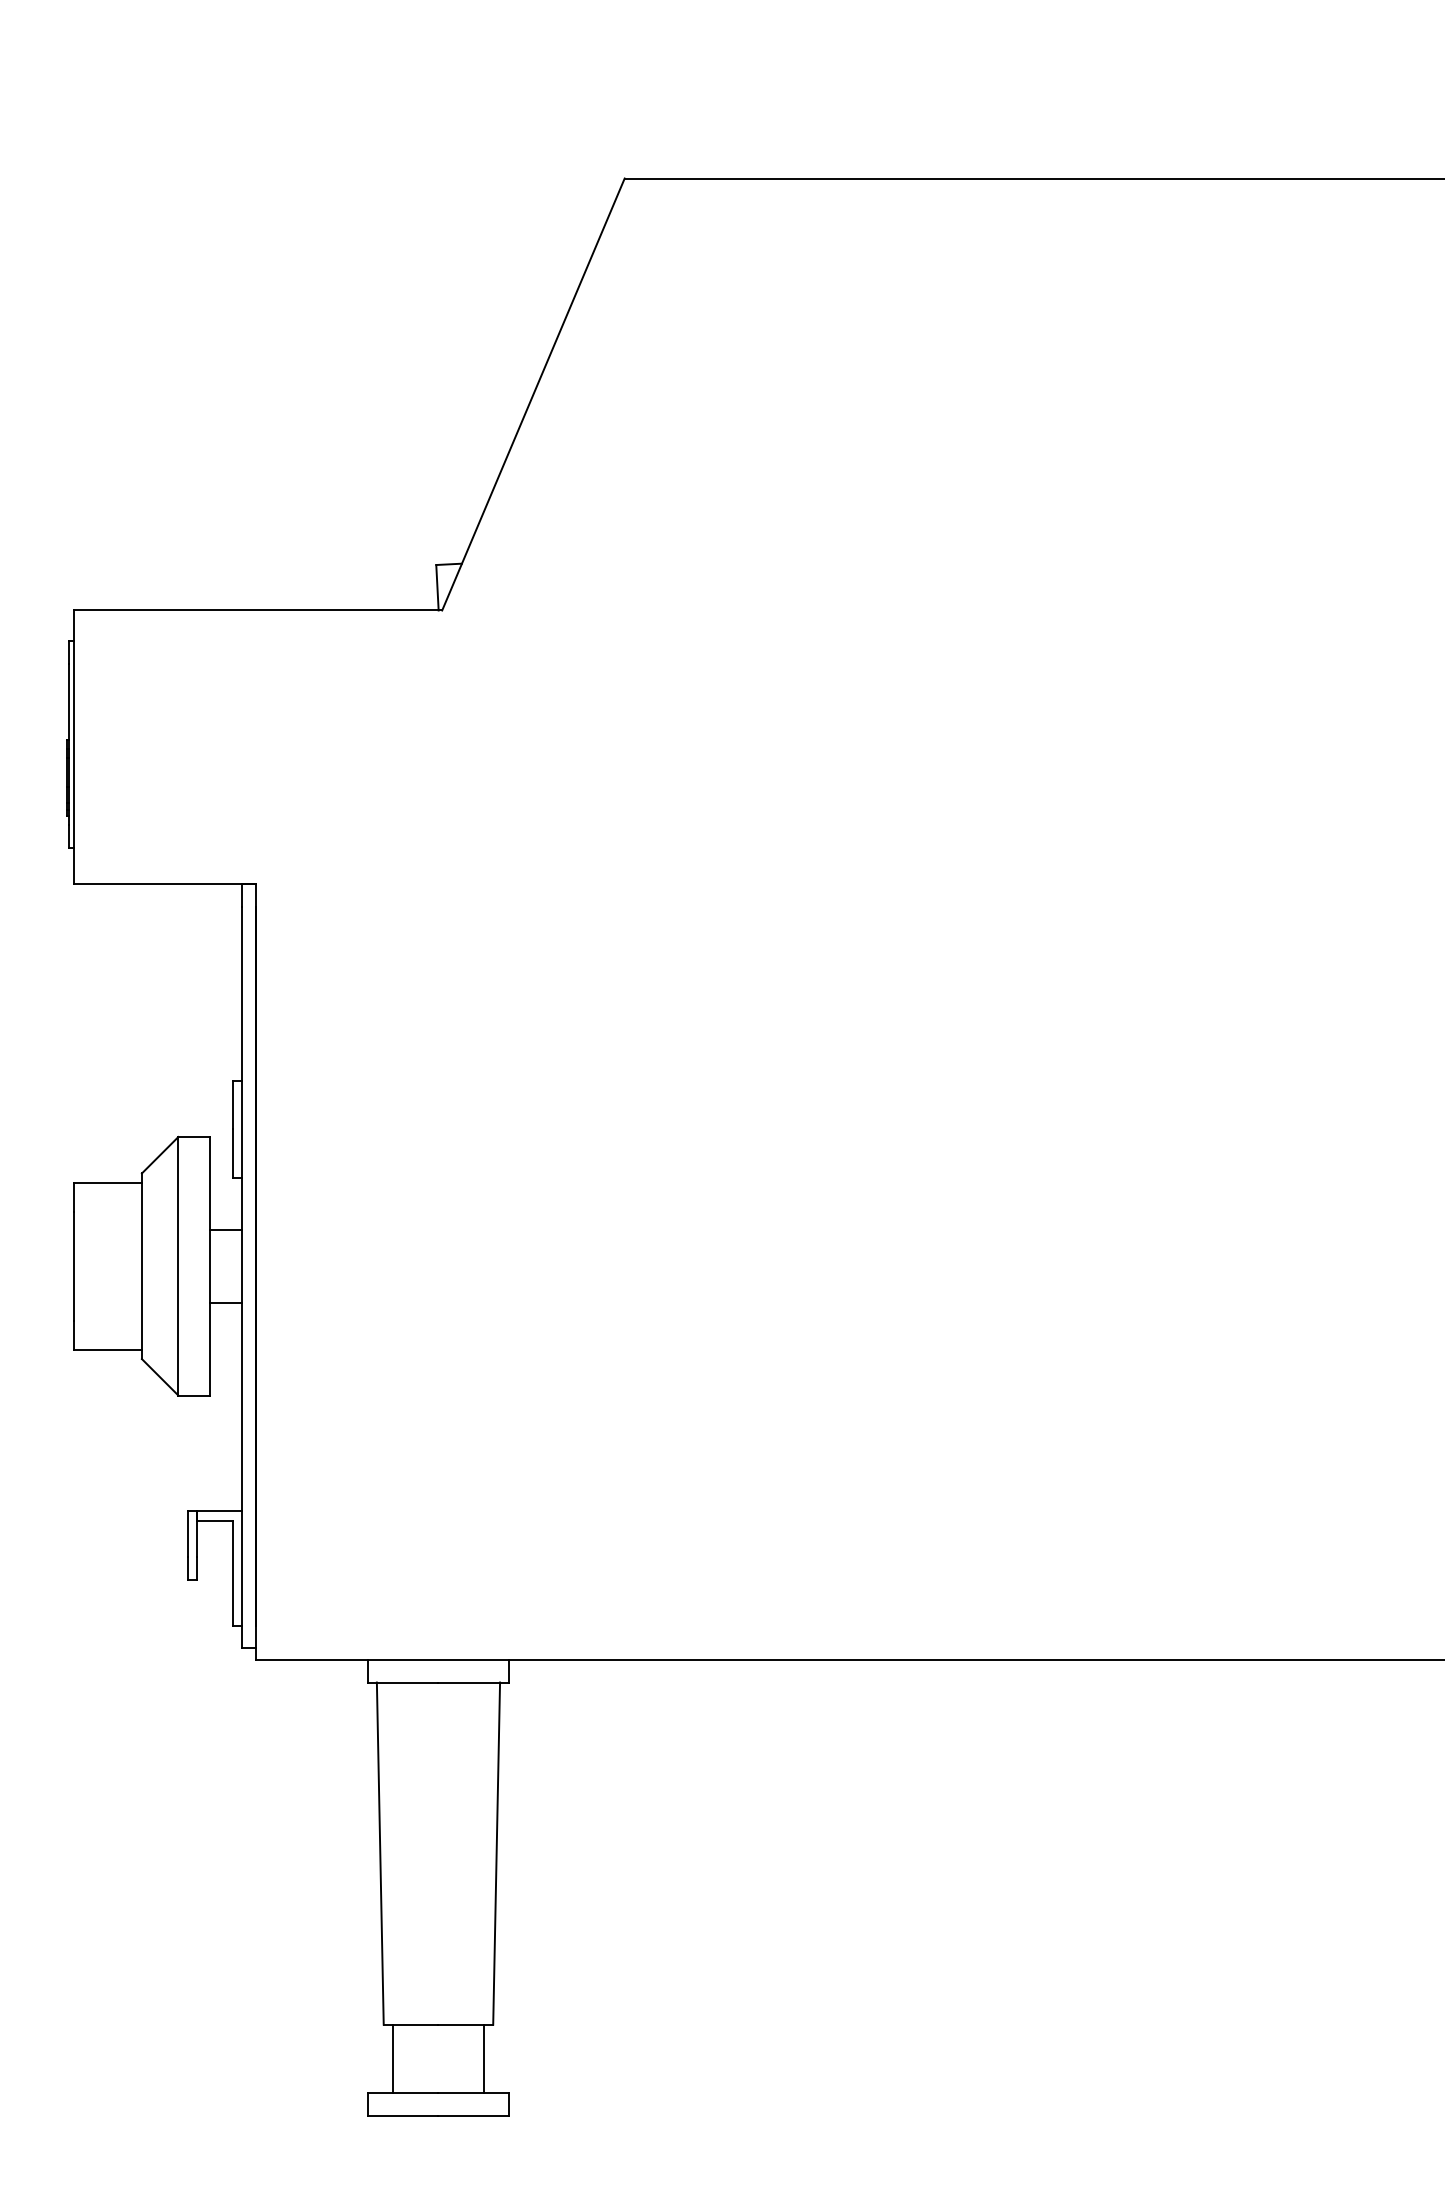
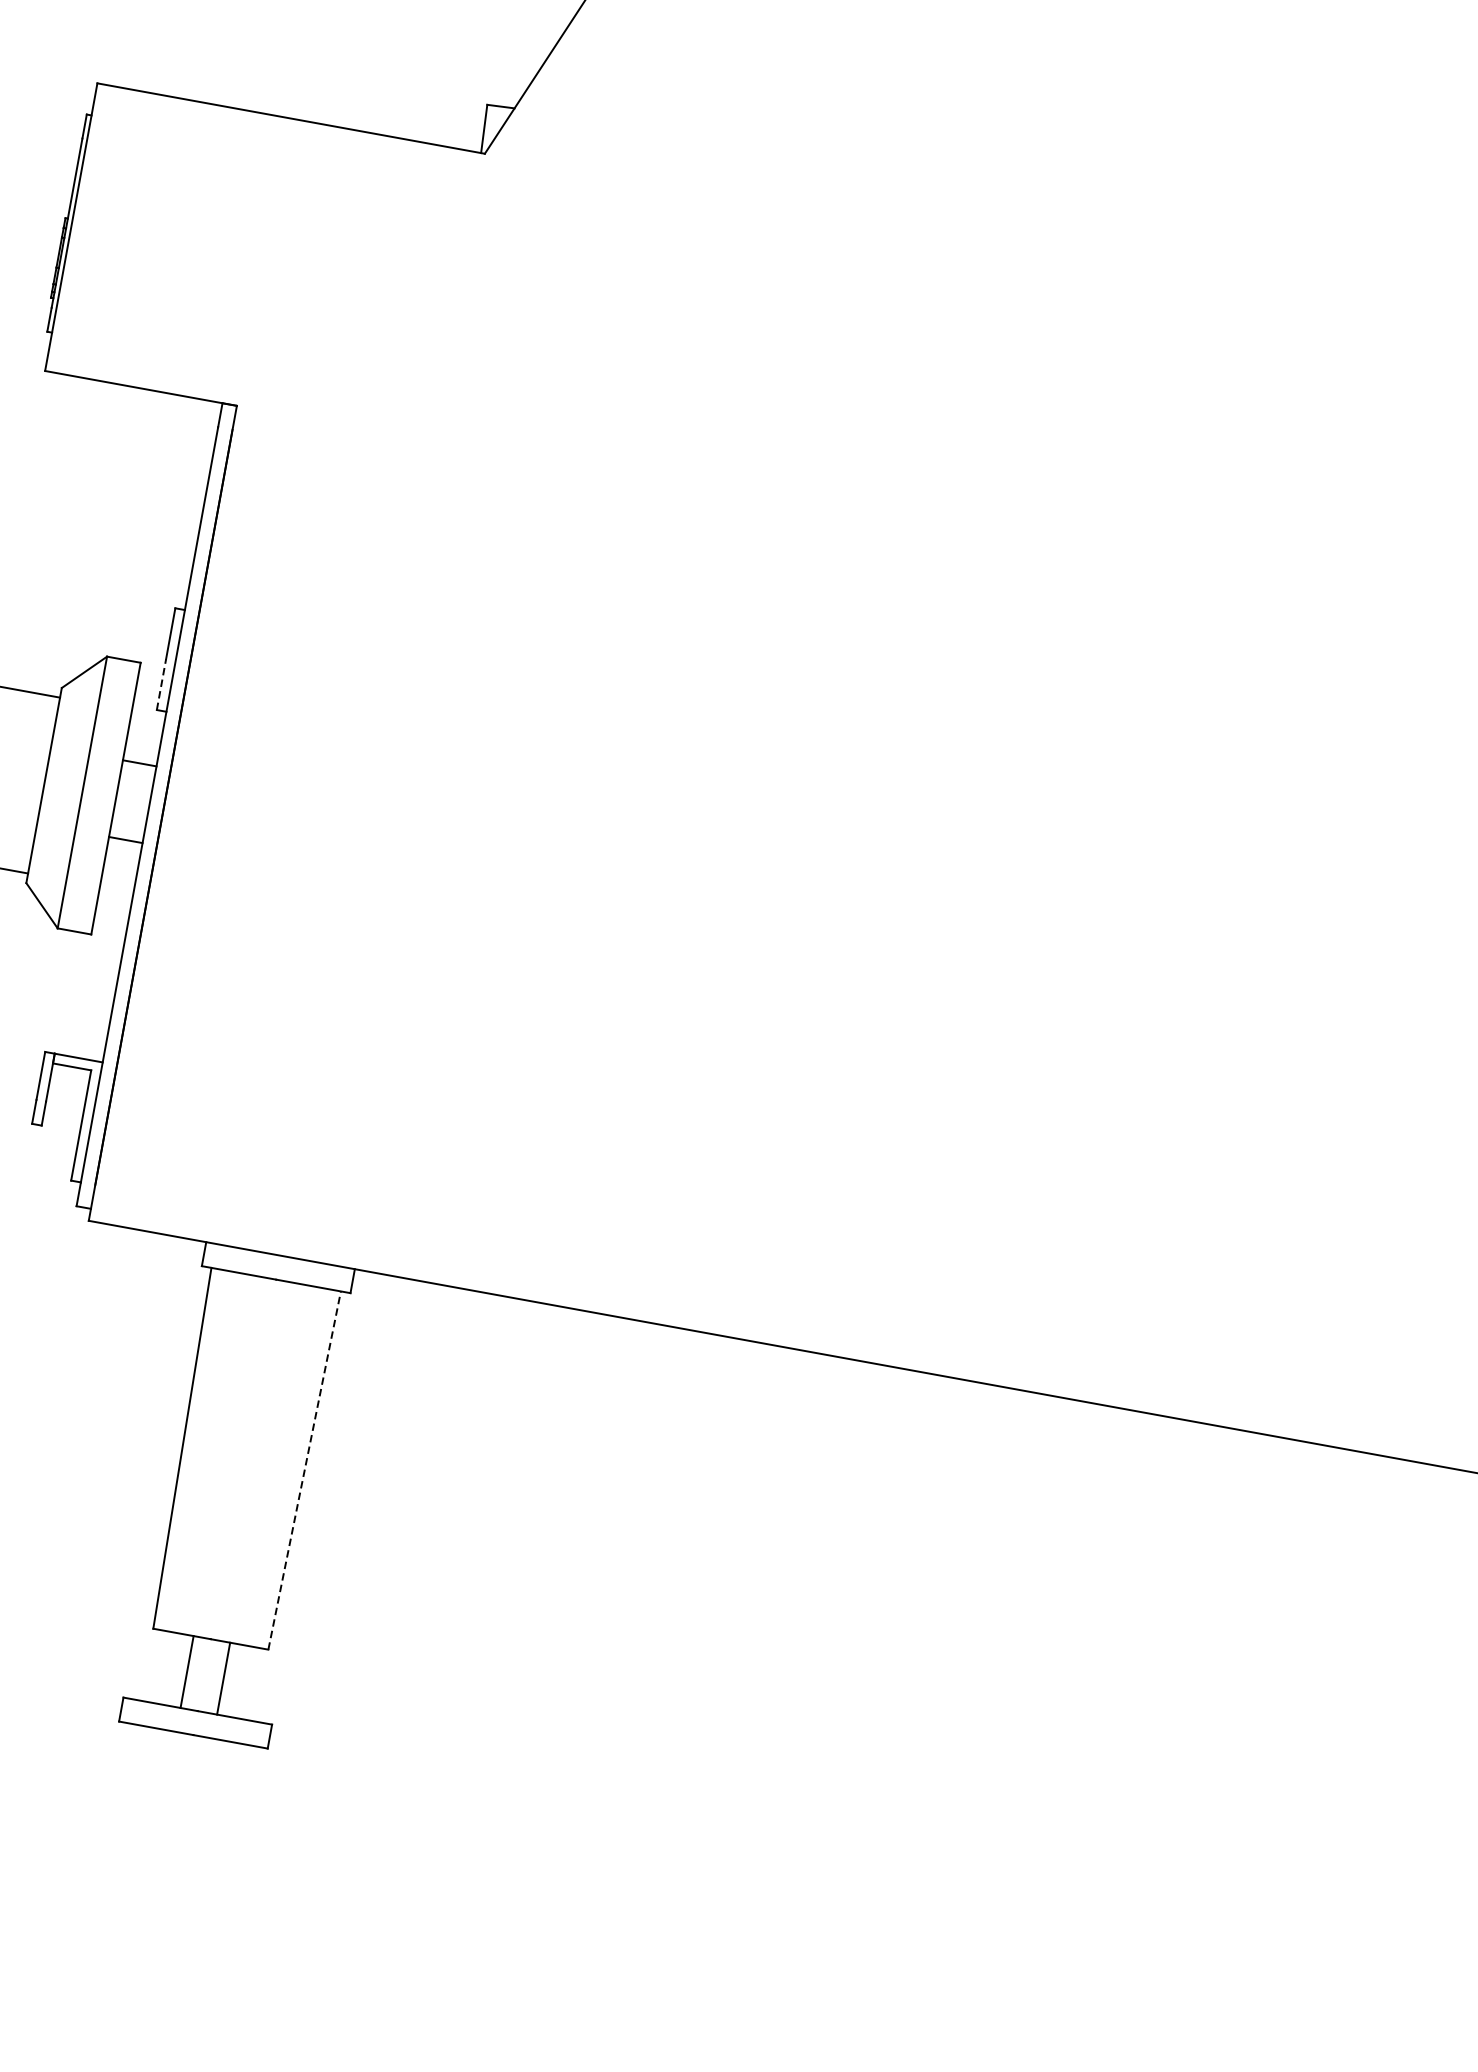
line: (233, 1153) -> (161, 684), solid -> dashed
line: (496, 1853) -> (304, 1470), solid -> dashed
line: (392, 2058) -> (223, 1678), moved
line: (484, 2058) -> (187, 1671), moved

